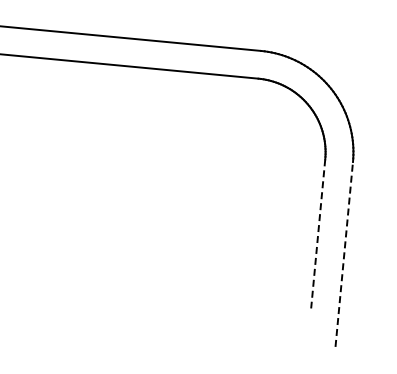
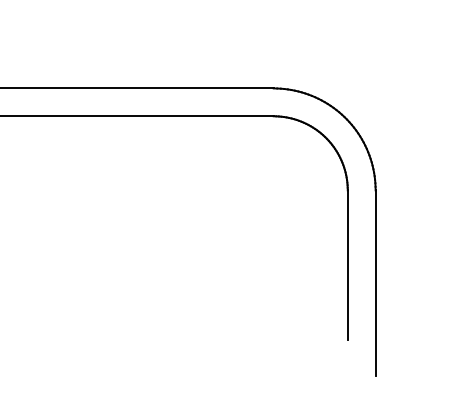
line: (317, 234) -> (347, 265), dashed -> solid
line: (344, 254) -> (375, 283), dashed -> solid

